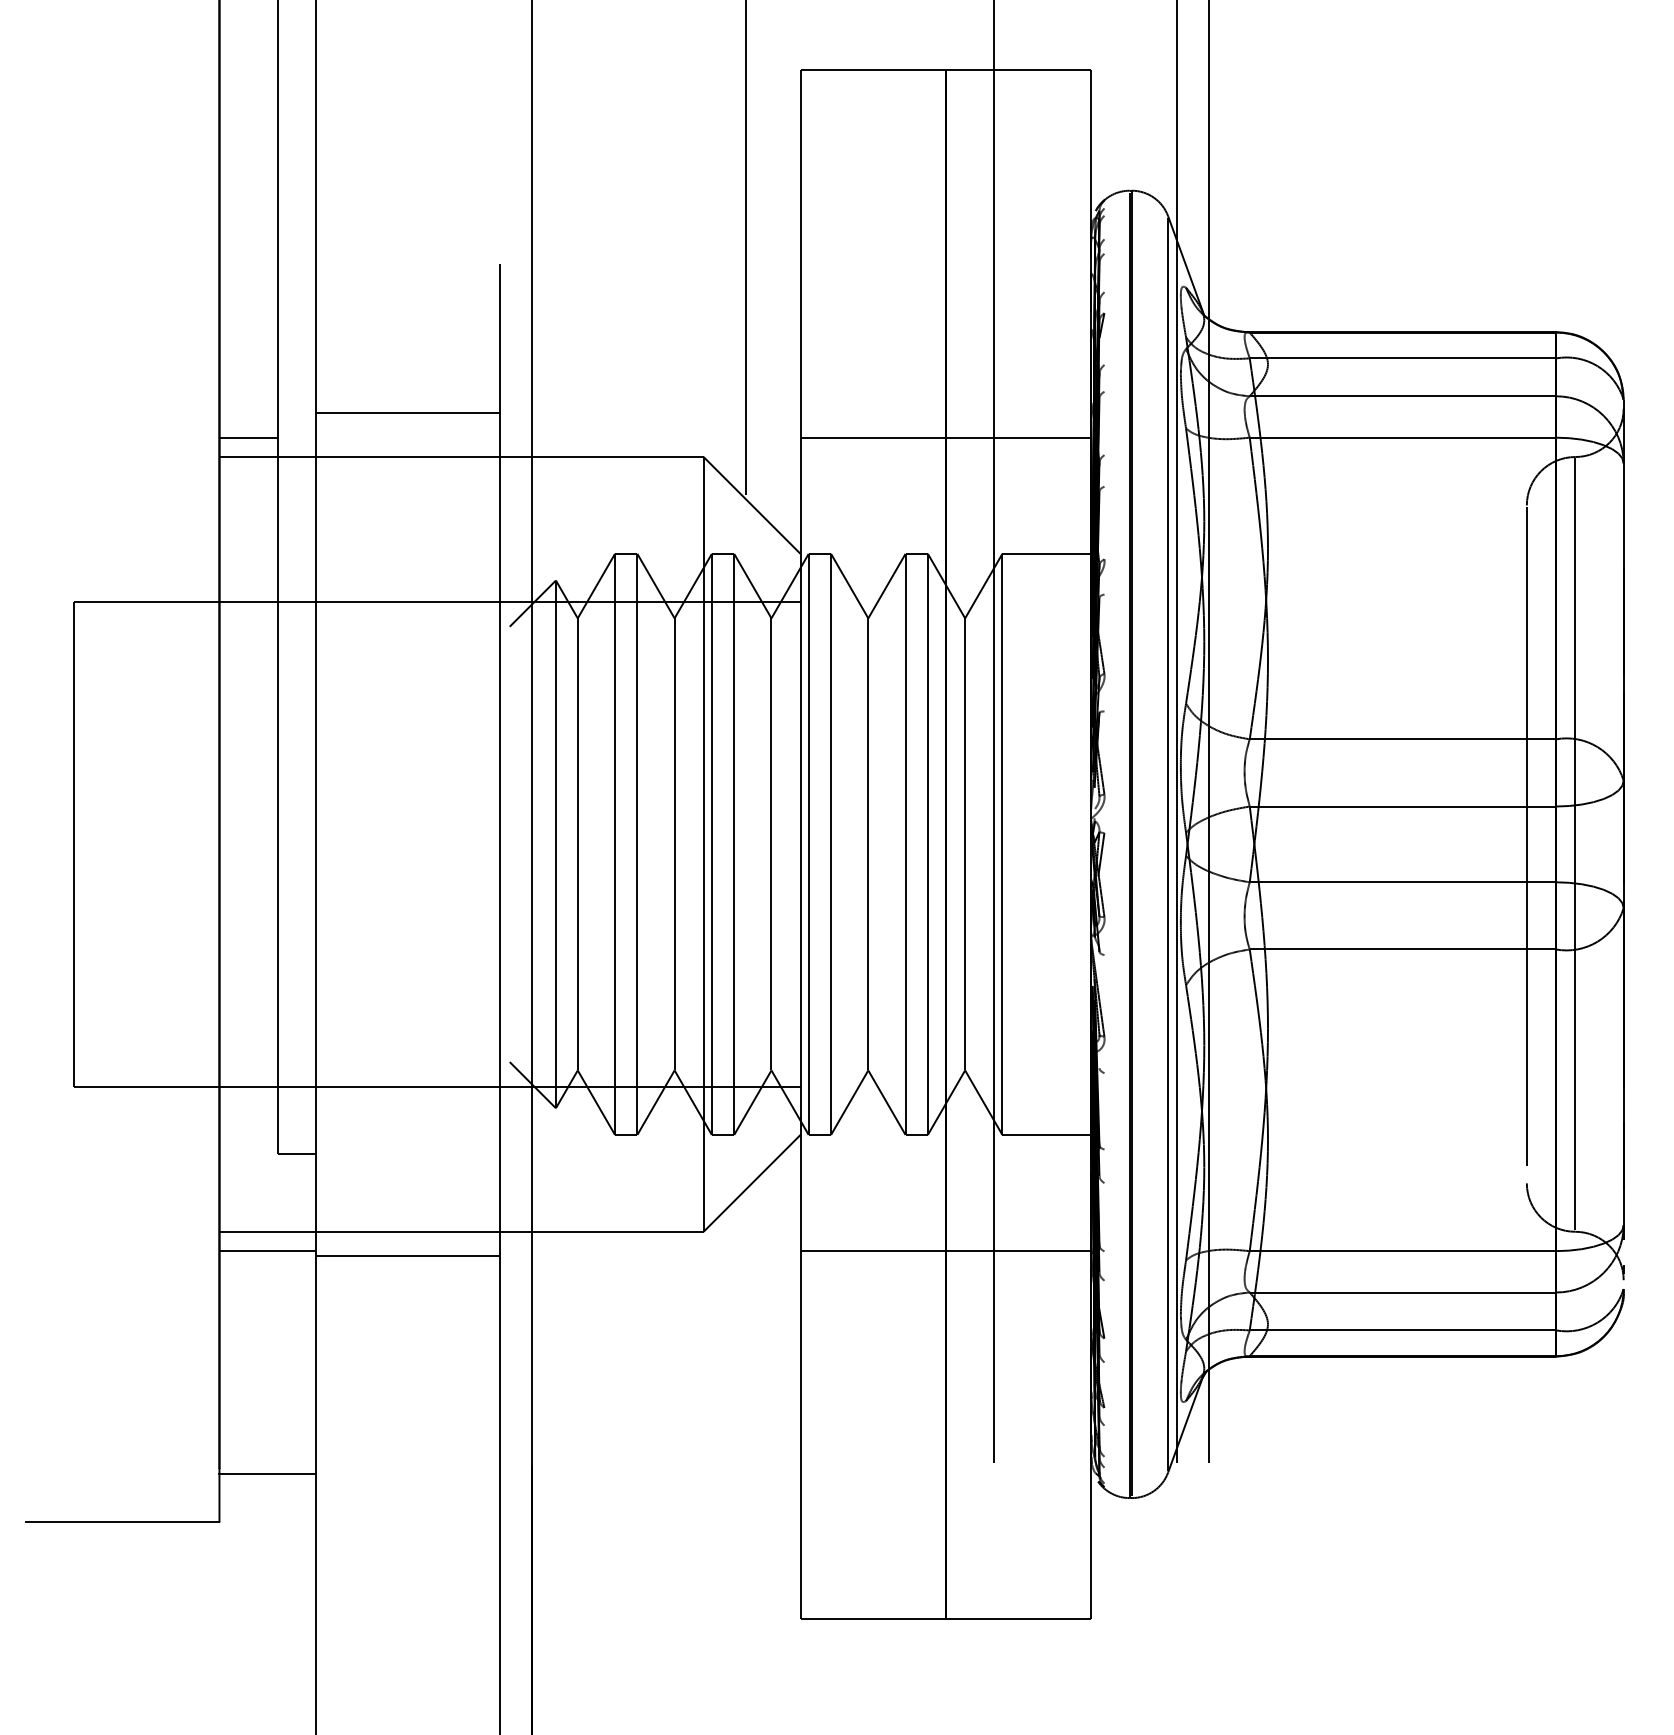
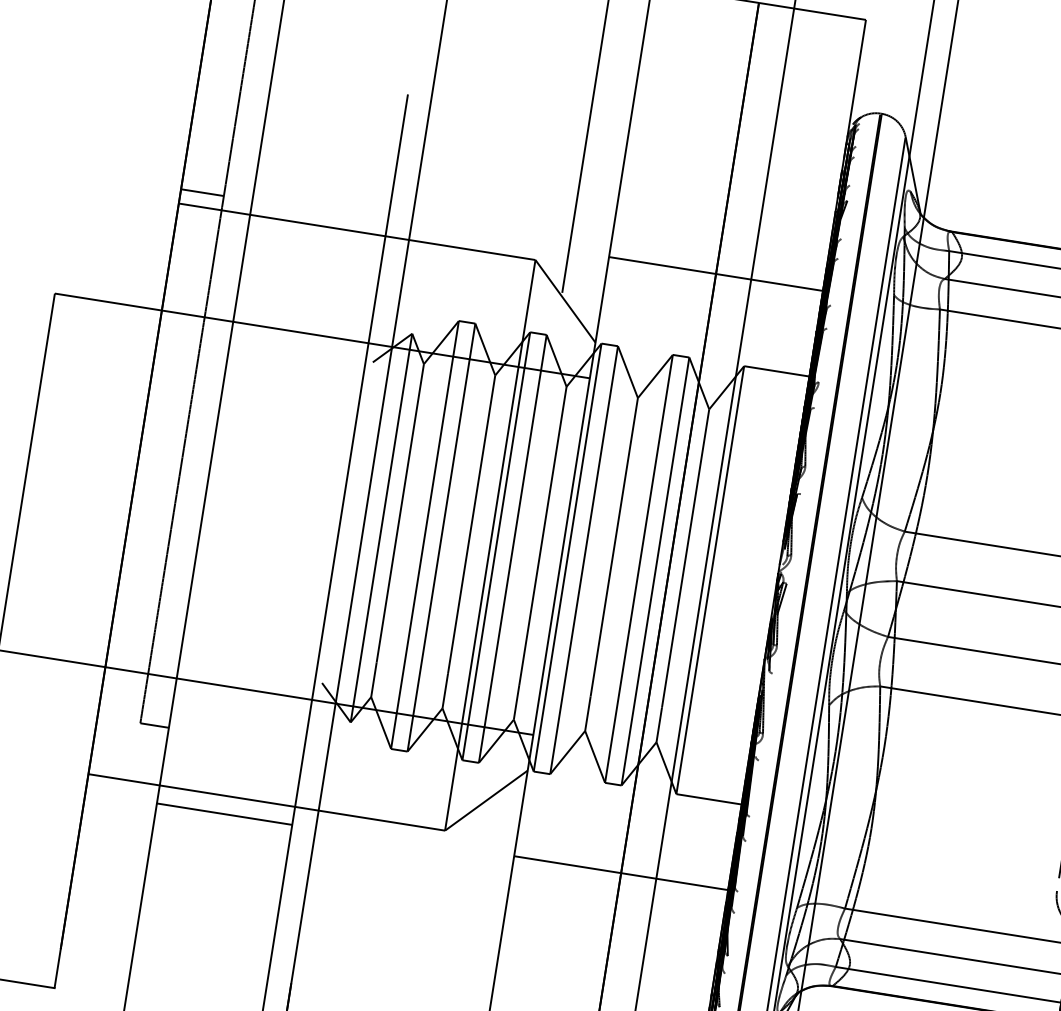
line: (408, 412) -> (323, 192), removed
line: (267, 1251) -> (121, 794), removed
line: (267, 1473) -> (95, 957), removed

